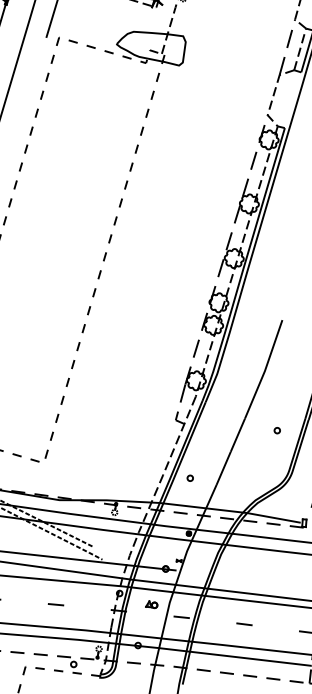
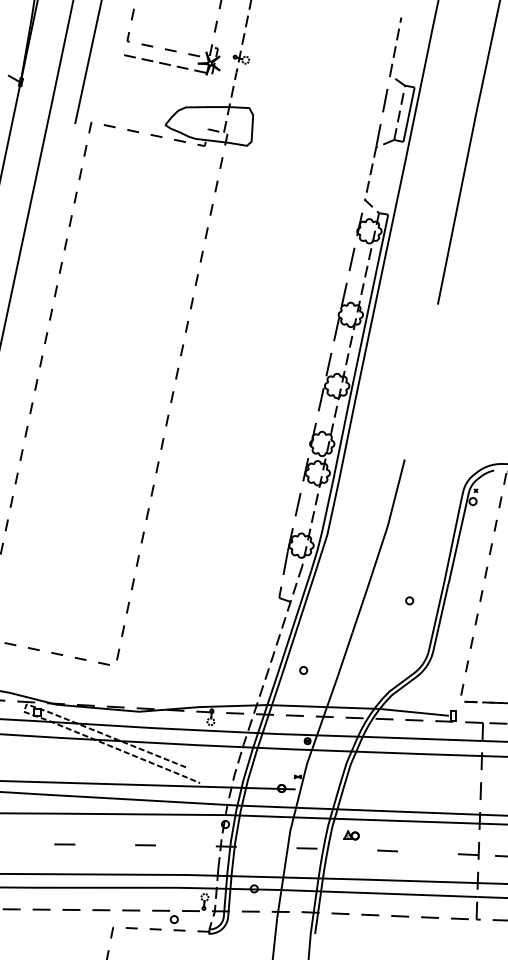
part: (151, 604) -> (351, 835), moved

